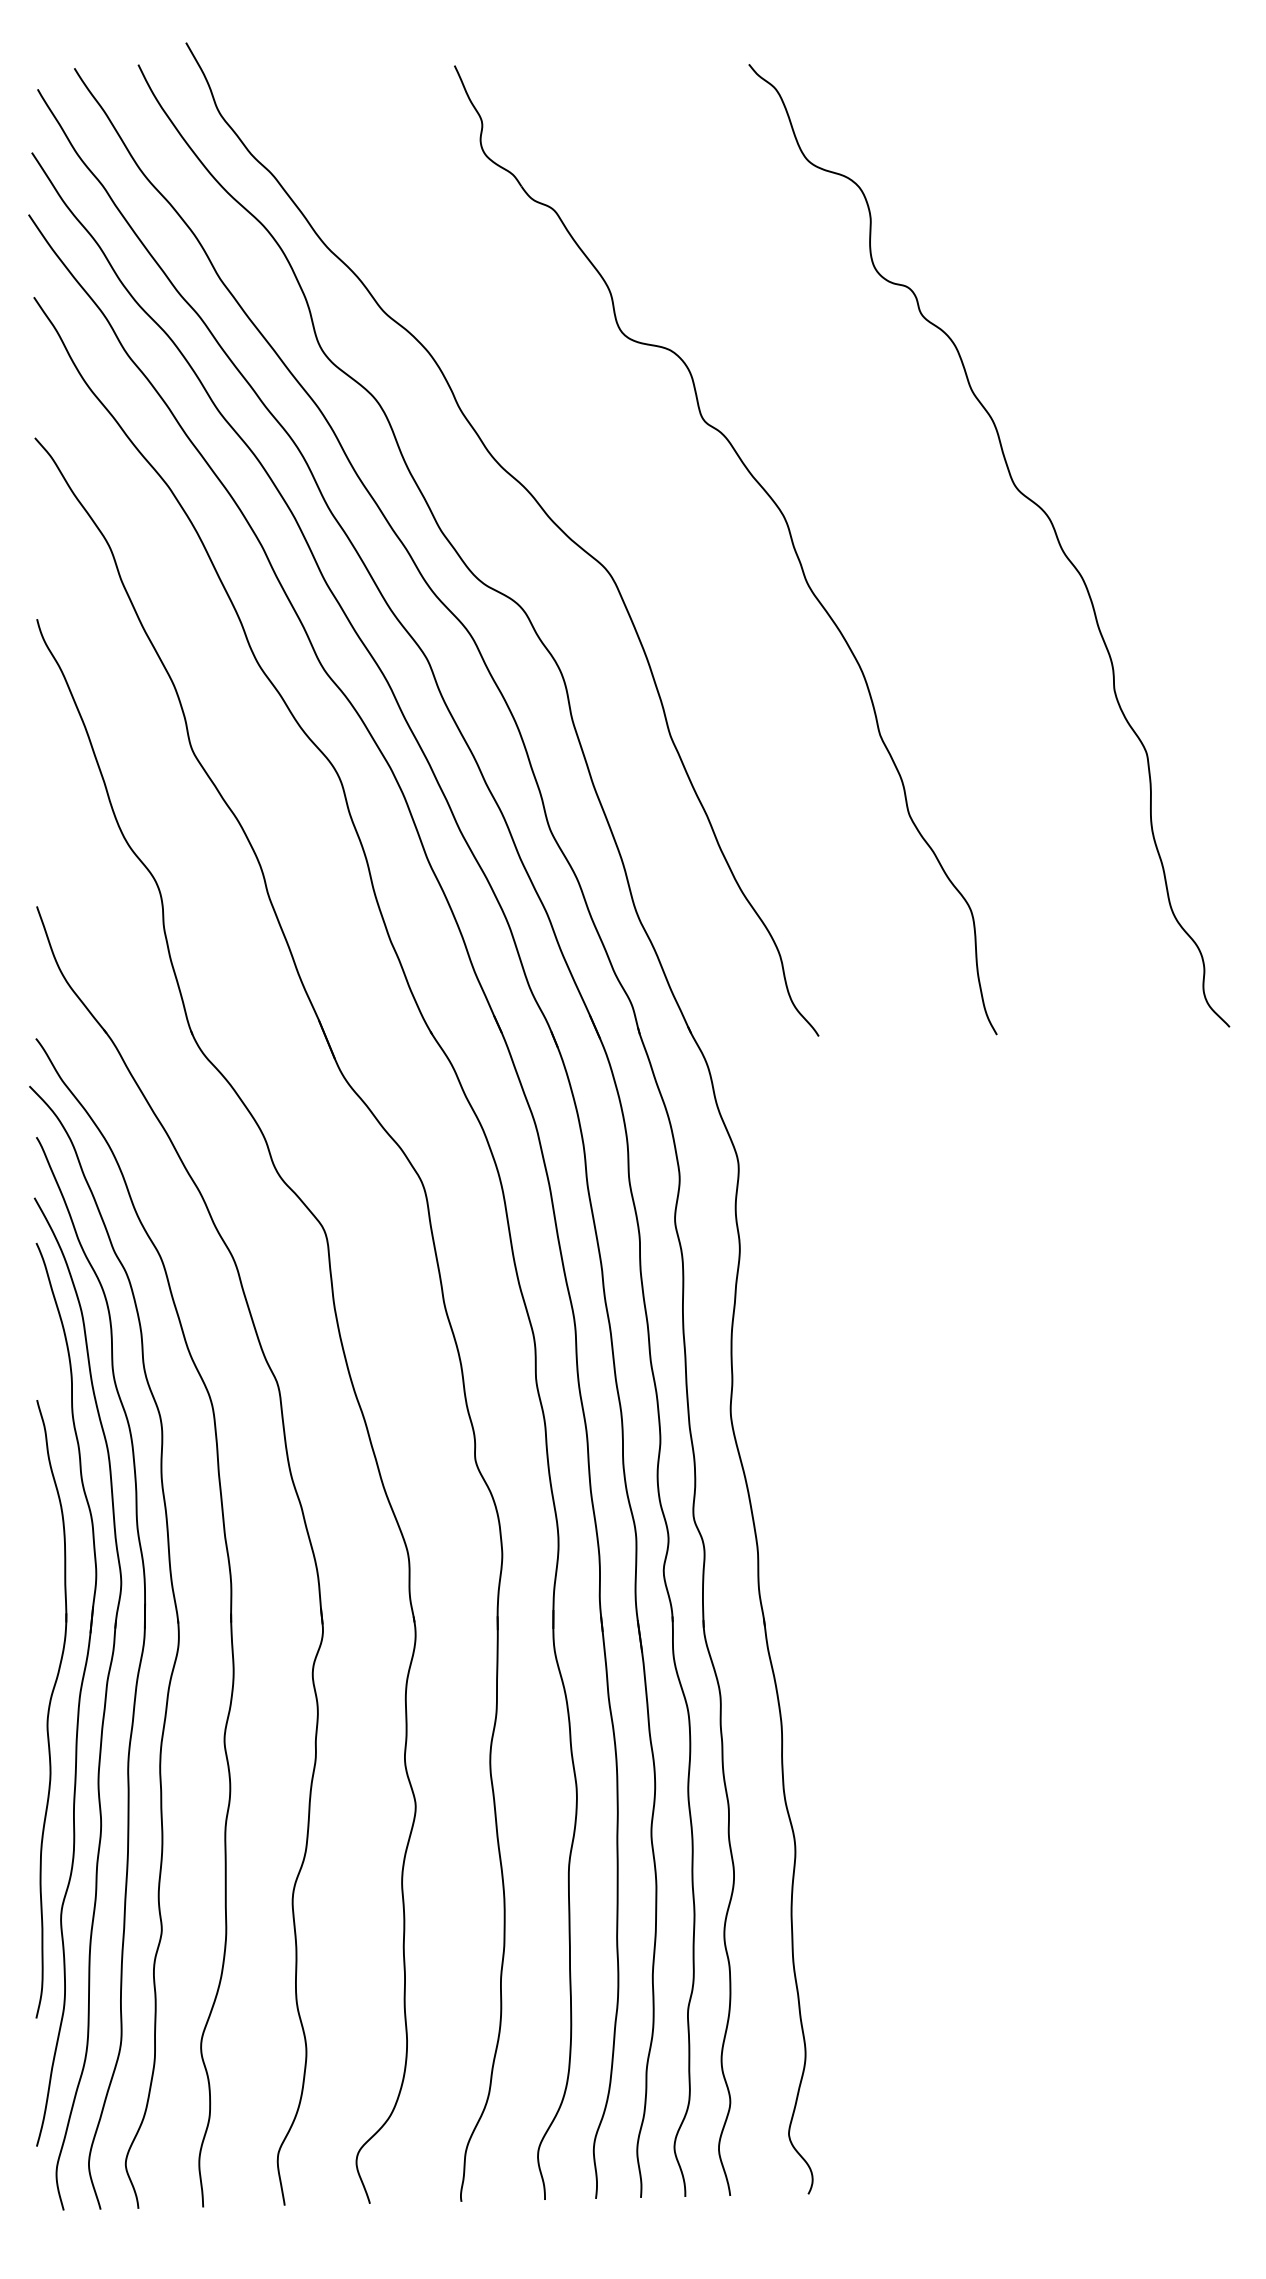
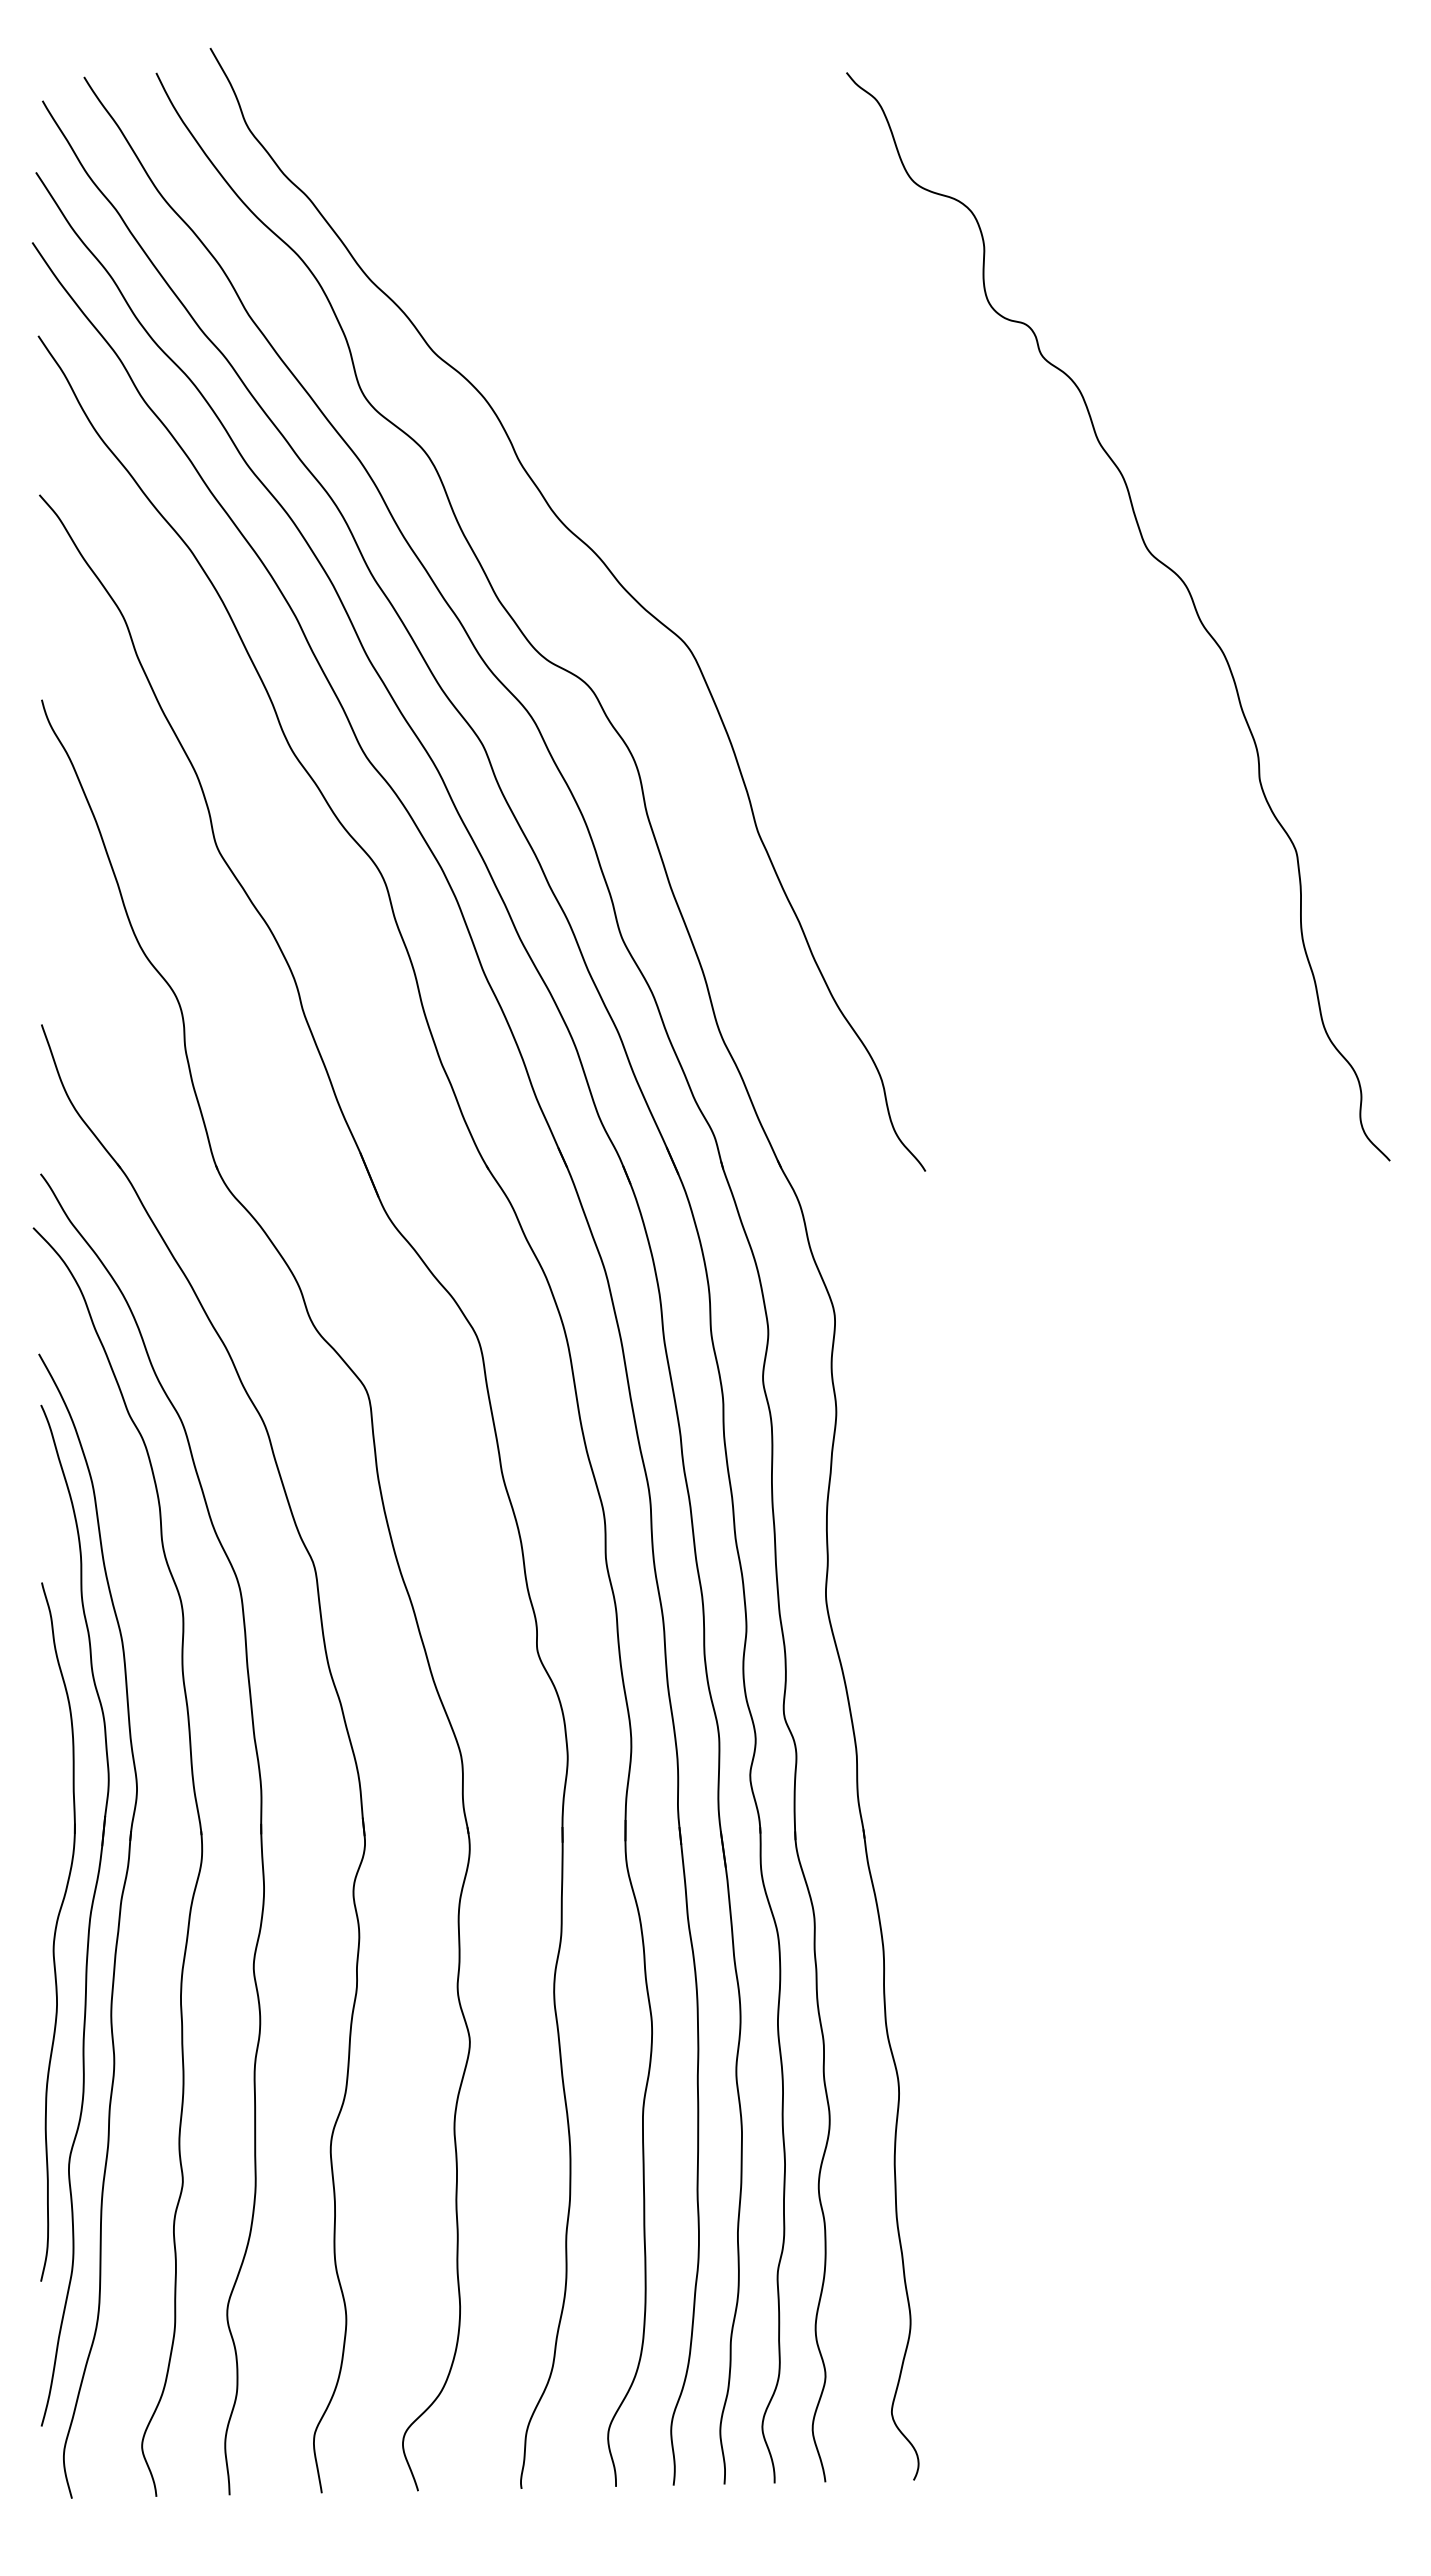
part: (789, 535) -> (892, 605), removed
part: (135, 1682) -> (153, 1901), removed

